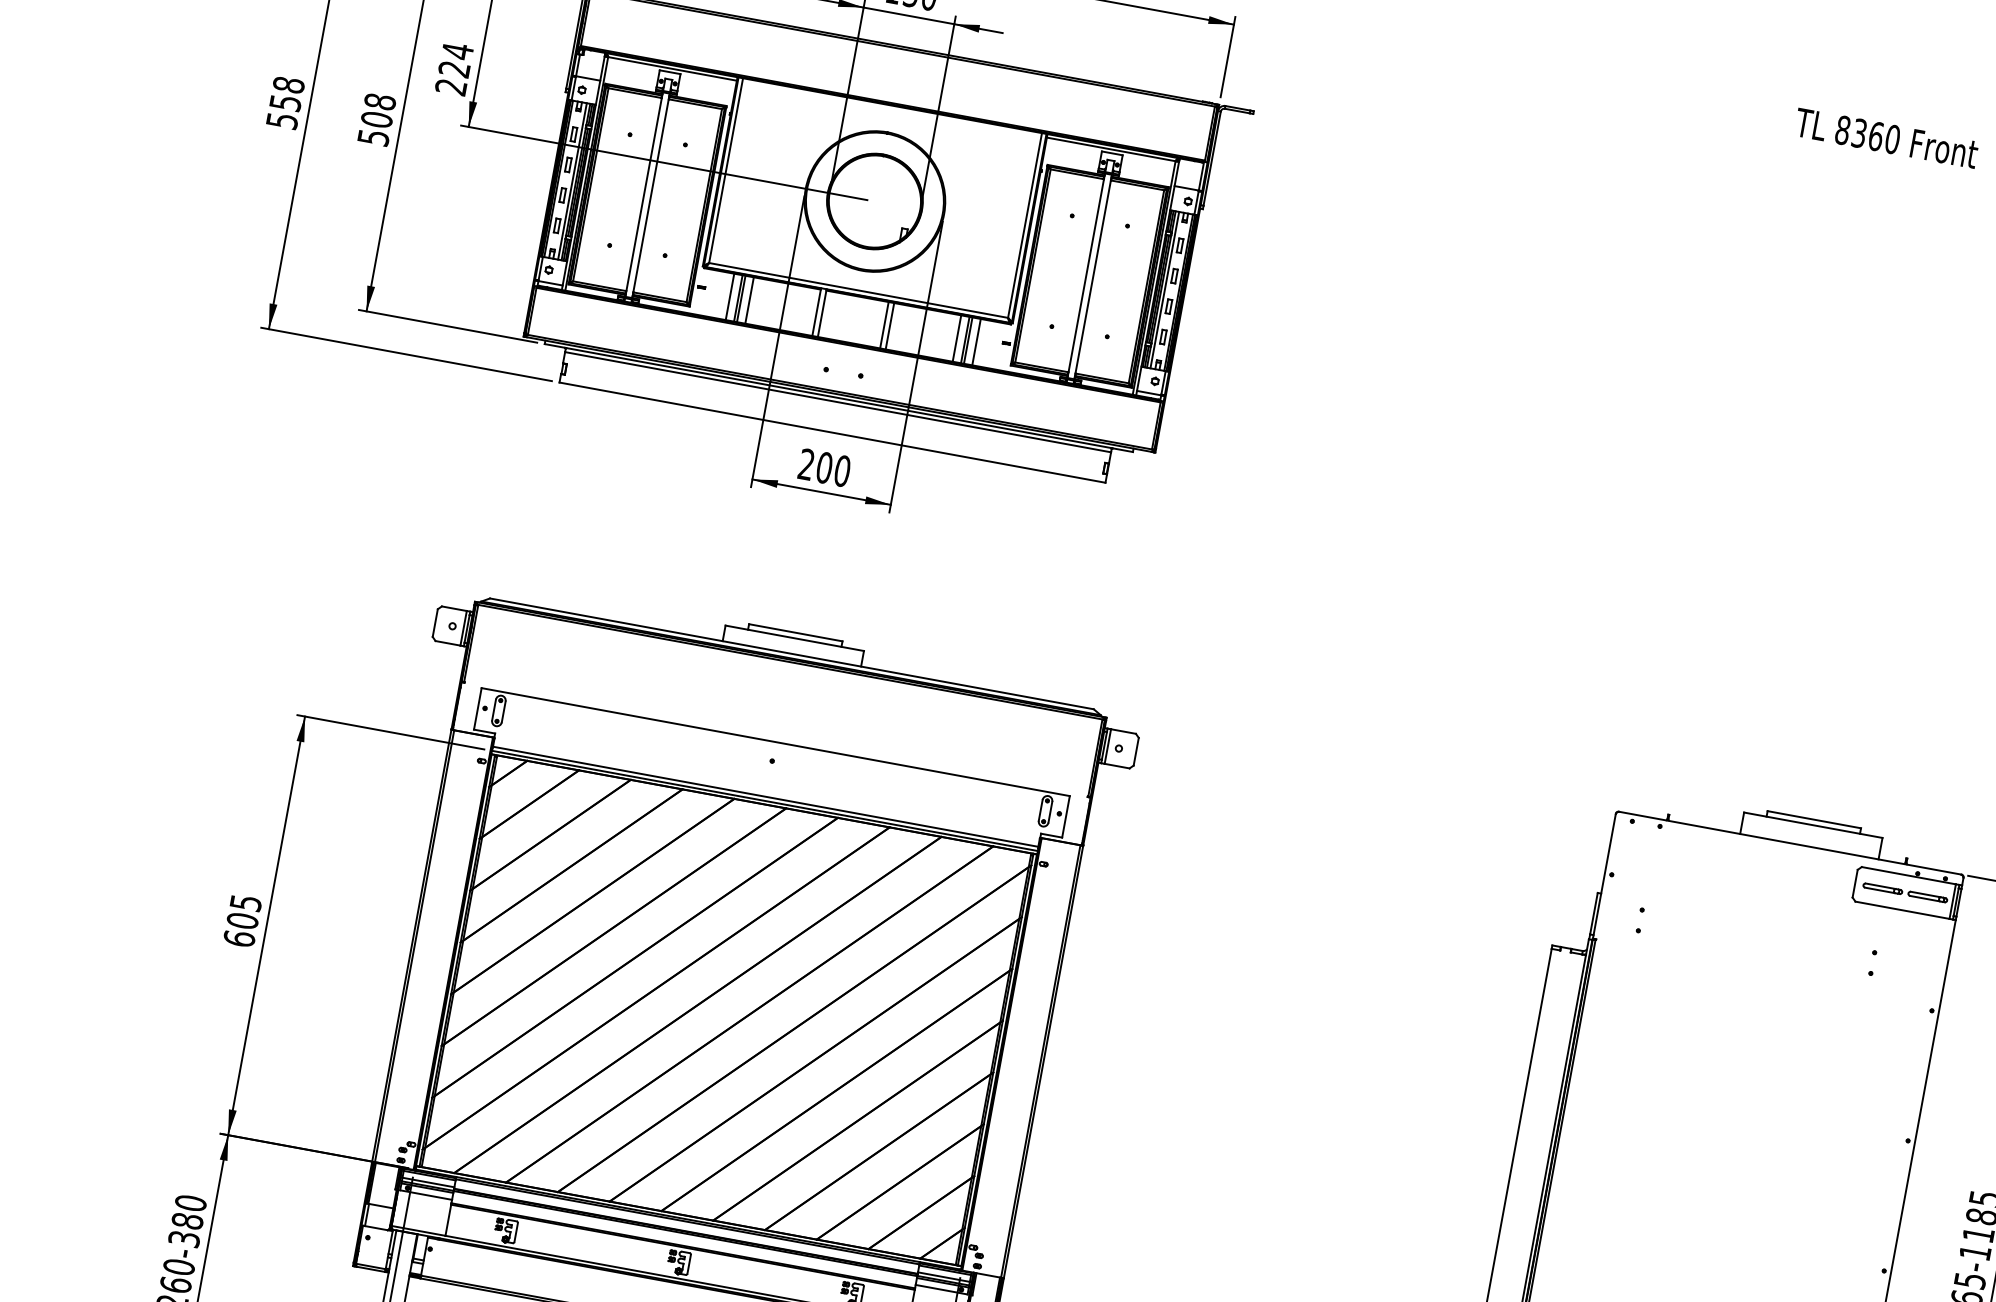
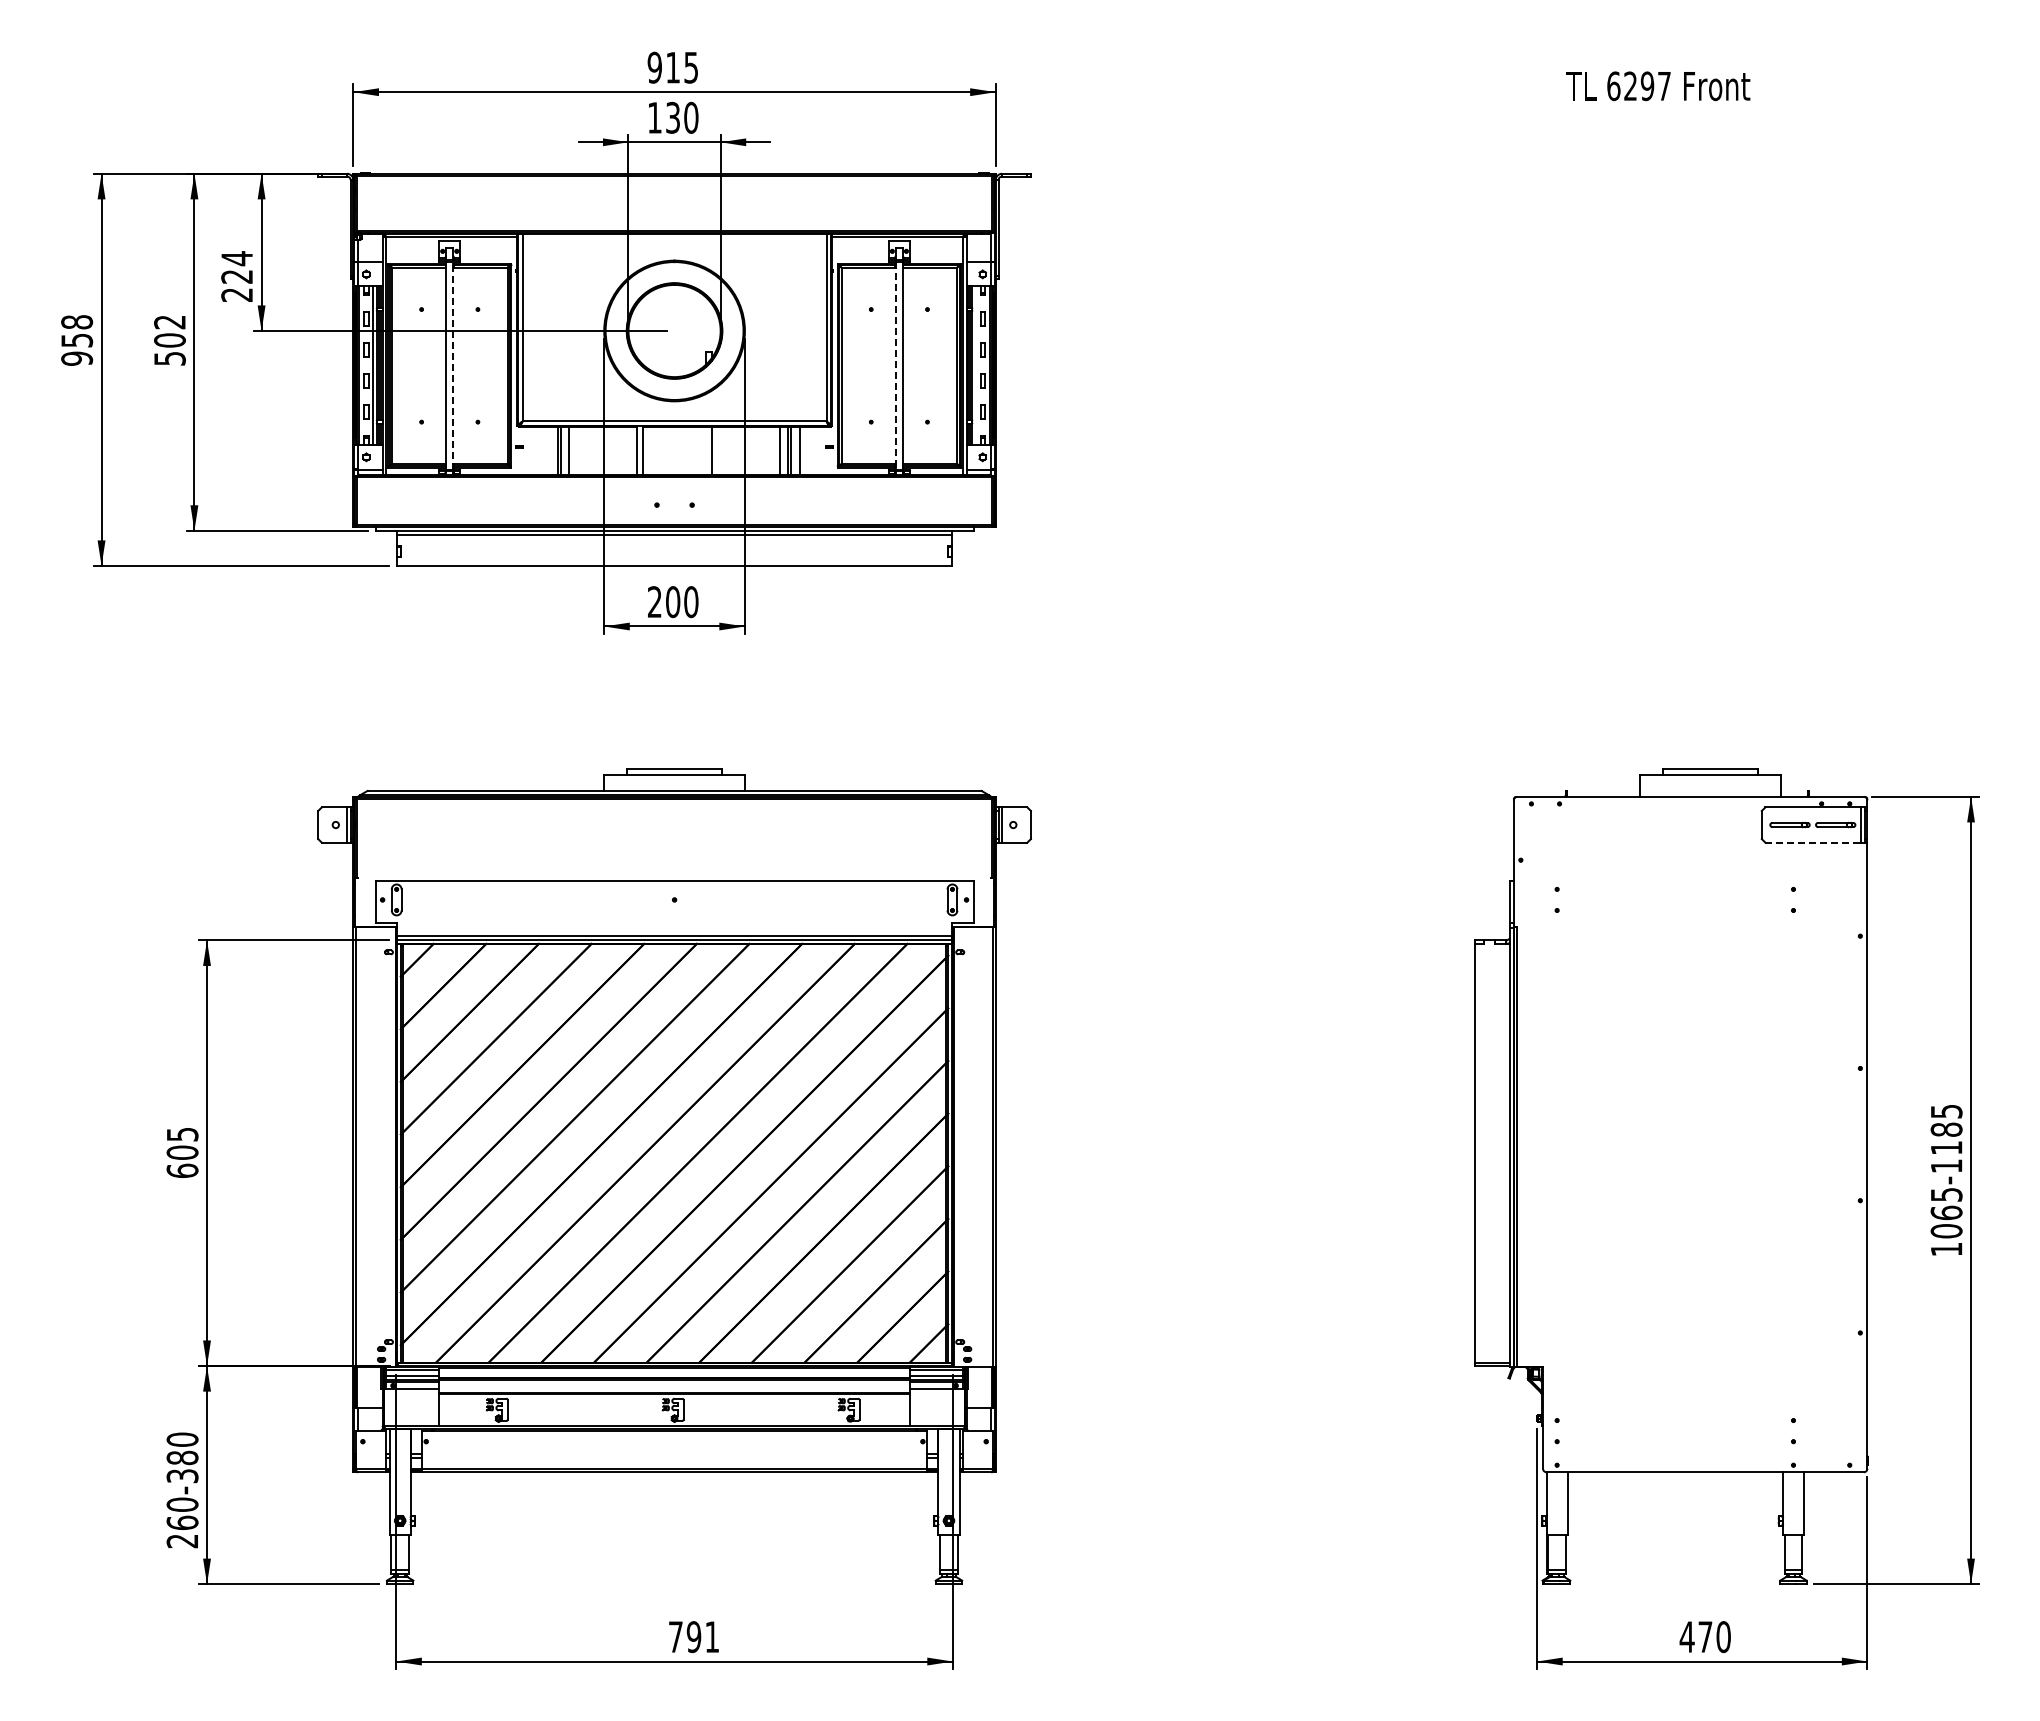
text: (379, 101) -> (169, 322), 508 -> 502
text: (281, 120) -> (76, 358), 558 -> 958
text: (1868, 135) -> (1639, 86), 8360 -> 6297
line: (651, 195) -> (453, 365), solid -> dashed
line: (1086, 275) -> (895, 365), solid -> dashed
line: (1164, 289) -> (975, 365), removed
line: (730, 296) -> (549, 450), removed
line: (884, 324) -> (706, 450), removed
line: (1902, 910) -> (1813, 842), solid -> dashed

